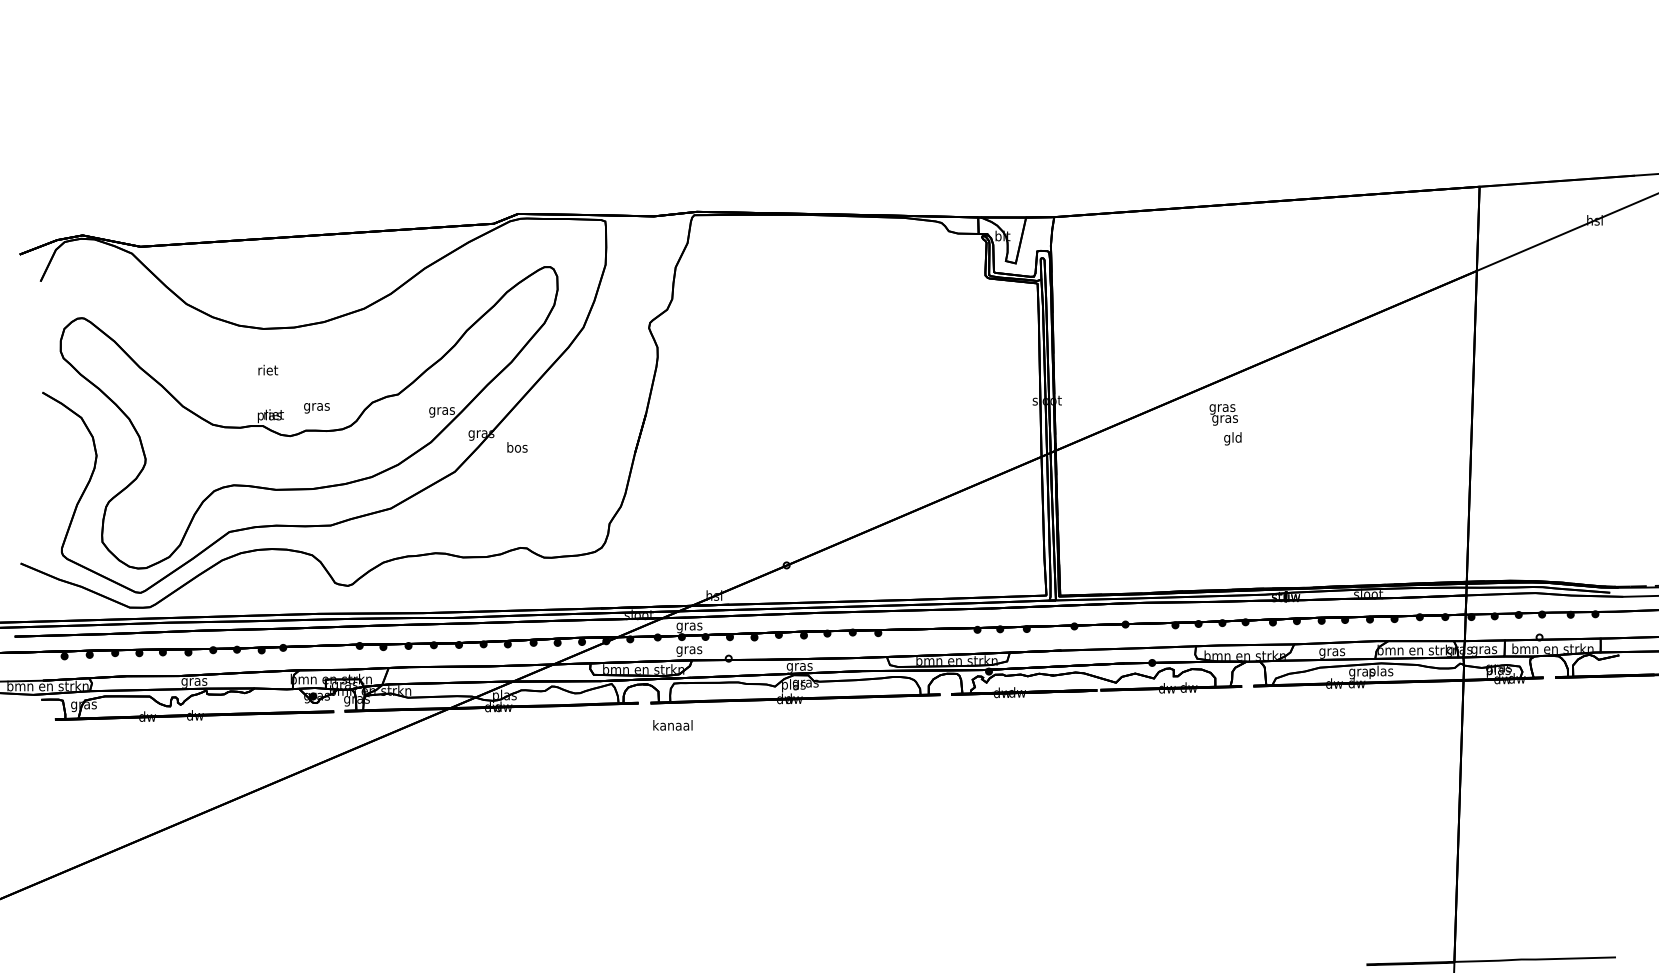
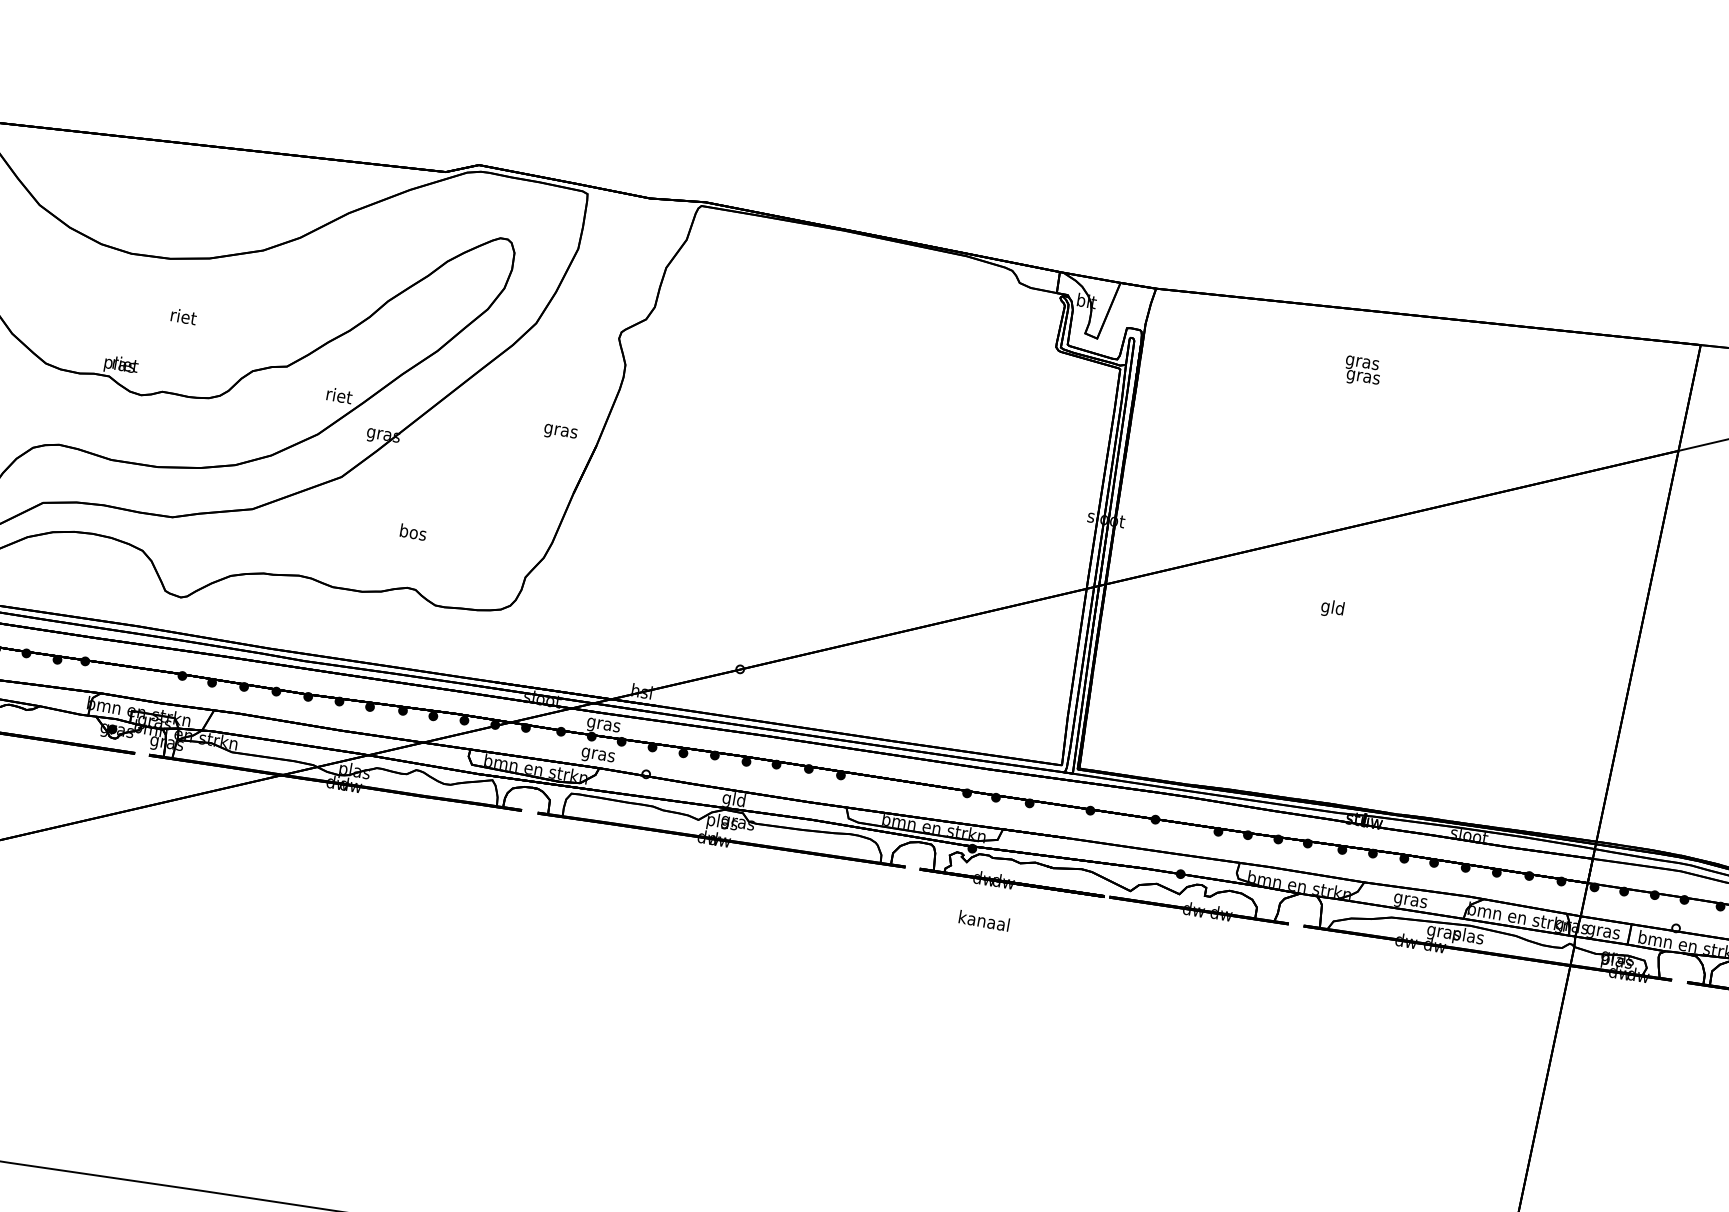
text: (268, 369) -> (184, 315), moved
text: (316, 408) -> (560, 433), moved
text: (441, 410) -> (338, 396), gras -> riet
text: (1223, 414) -> (1362, 371), moved
text: (517, 447) -> (413, 532), moved
text: (799, 666) -> (733, 800), gras -> gld
text: (672, 725) -> (983, 920), moved

